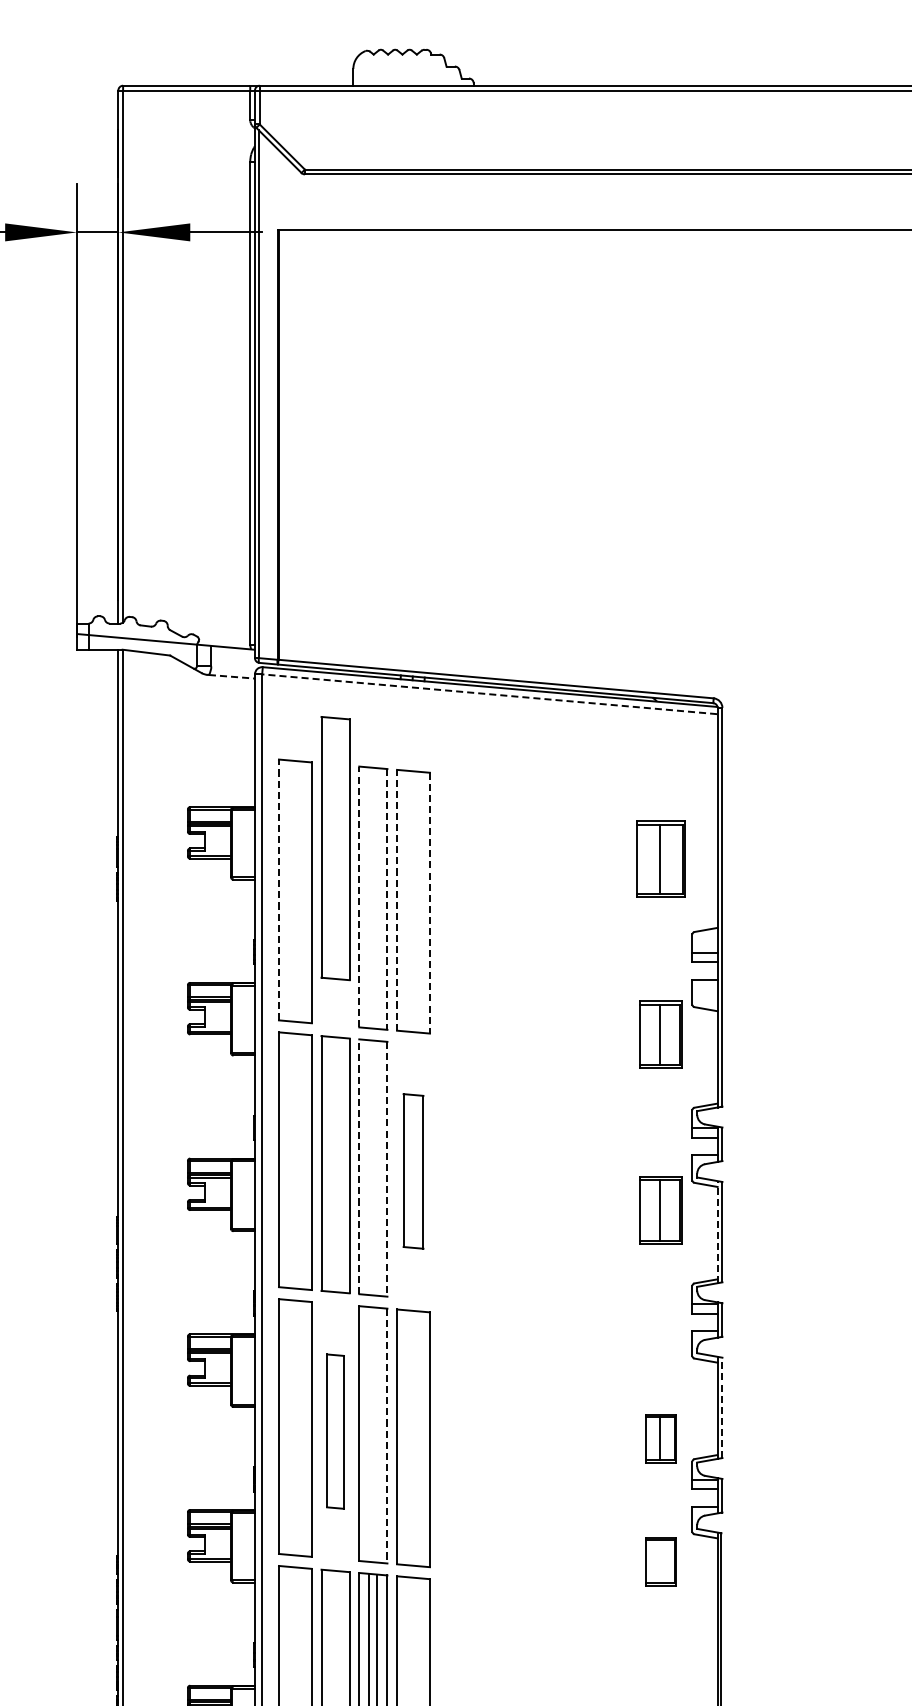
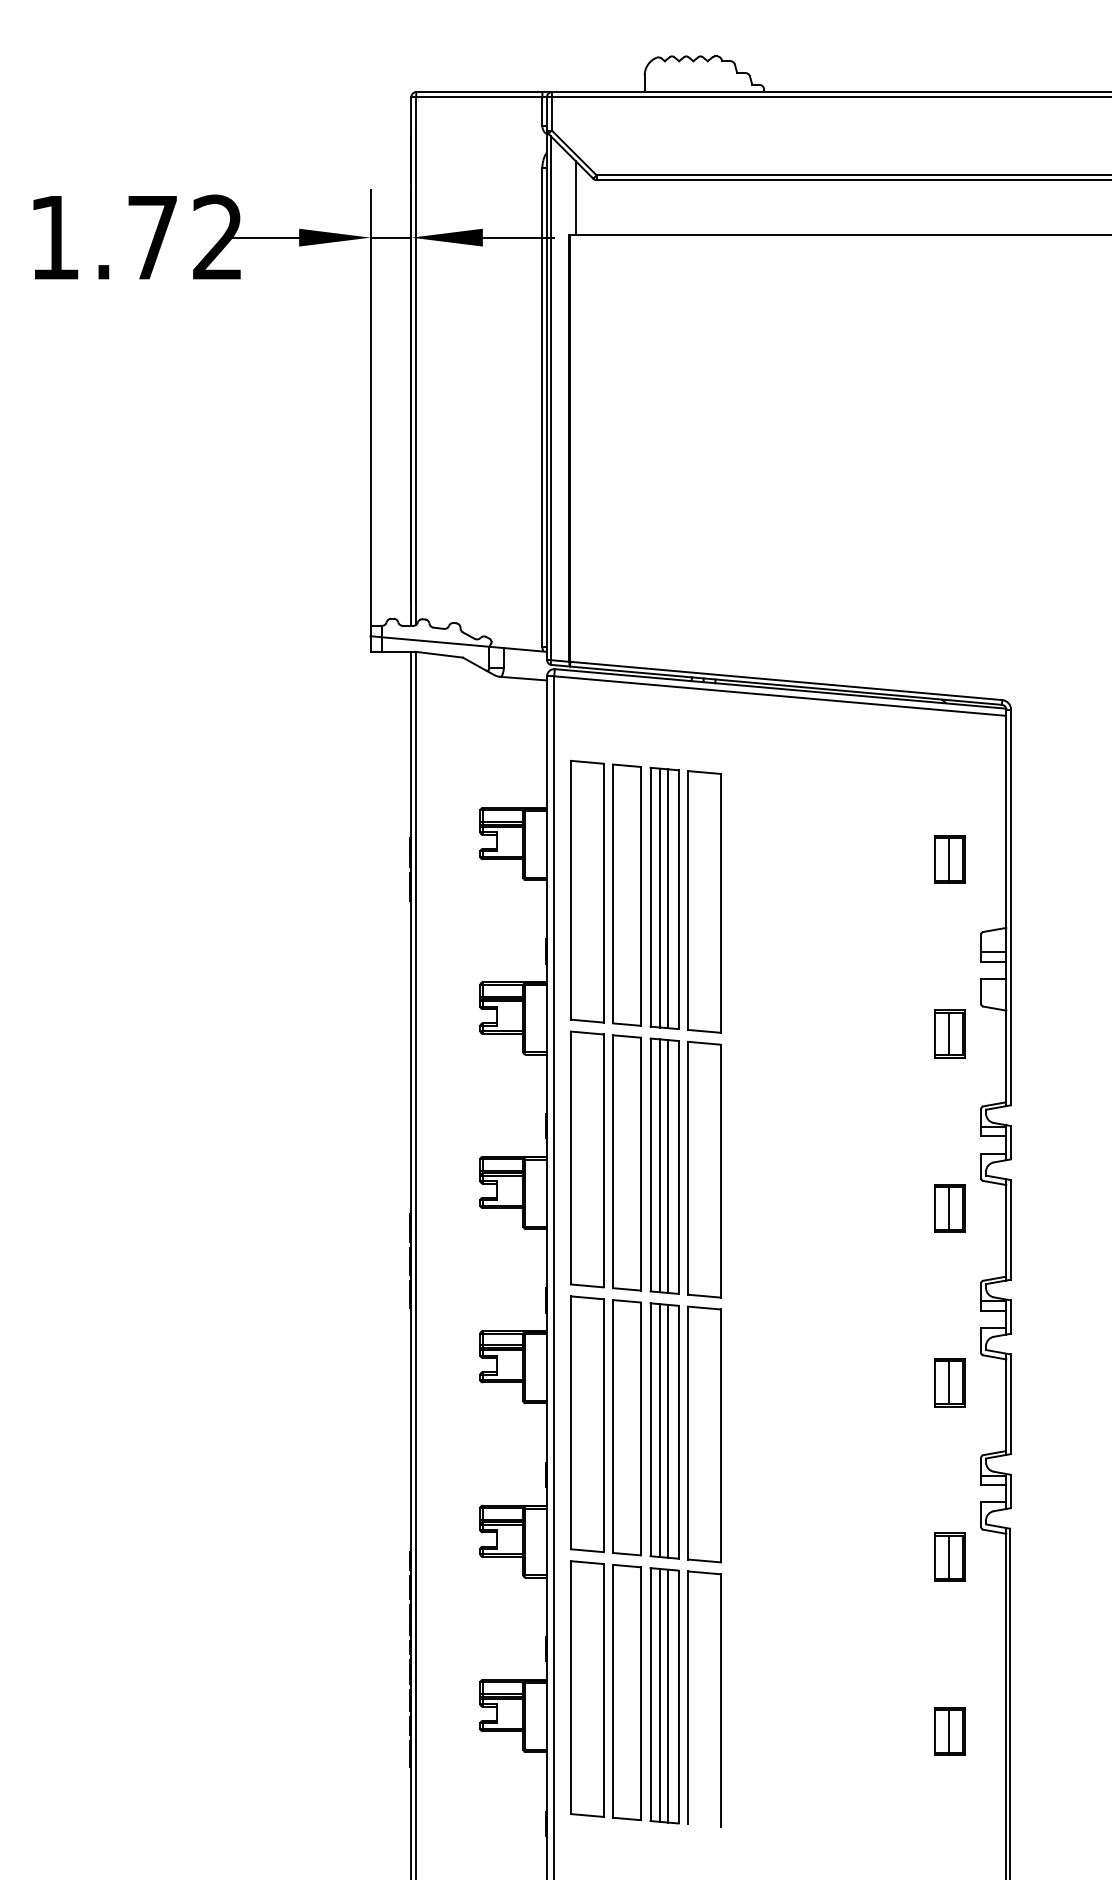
line: (283, 191) -> (575, 197), added
line: (232, 676) -> (524, 678), dashed -> solid
line: (489, 694) -> (779, 696), dashed -> solid
part: (334, 847) -> (626, 894), moved
part: (660, 858) -> (949, 859), size x0.62
line: (278, 889) -> (570, 889), dashed -> solid
line: (359, 896) -> (650, 896), dashed -> solid
line: (369, 897) -> (660, 897), added
line: (377, 898) -> (668, 898), added
line: (387, 900) -> (678, 900), dashed -> solid
line: (397, 900) -> (688, 900), dashed -> solid
line: (429, 903) -> (720, 903), dashed -> solid
part: (660, 1034) -> (949, 1033), size x0.71
line: (359, 1166) -> (650, 1164), dashed -> solid
line: (369, 1167) -> (660, 1165), added
line: (377, 1168) -> (668, 1166), added
line: (387, 1169) -> (678, 1167), dashed -> solid
part: (413, 1171) -> (704, 1169), size x1.67
part: (660, 1210) -> (949, 1208), size x0.71
line: (717, 1231) -> (1006, 1229), dashed -> solid
line: (722, 1408) -> (1011, 1404), dashed -> solid
part: (334, 1431) -> (626, 1427), size x1.67
line: (369, 1434) -> (660, 1430), added
line: (377, 1434) -> (668, 1430), added
line: (387, 1436) -> (678, 1432), dashed -> solid
part: (660, 1438) -> (949, 1382), moved
line: (660, 1561) -> (949, 1556), added

